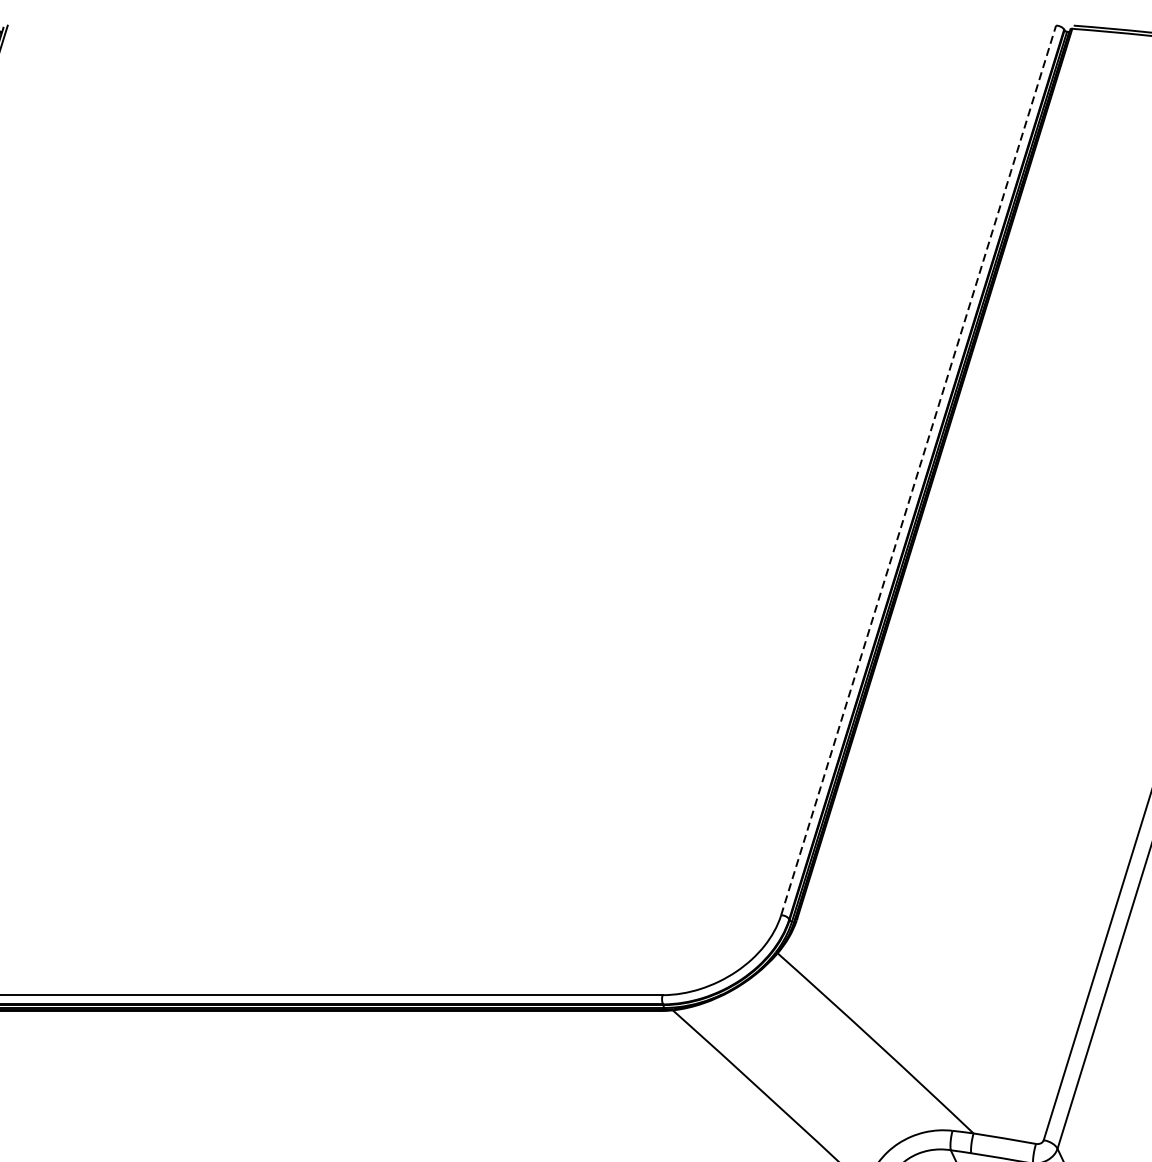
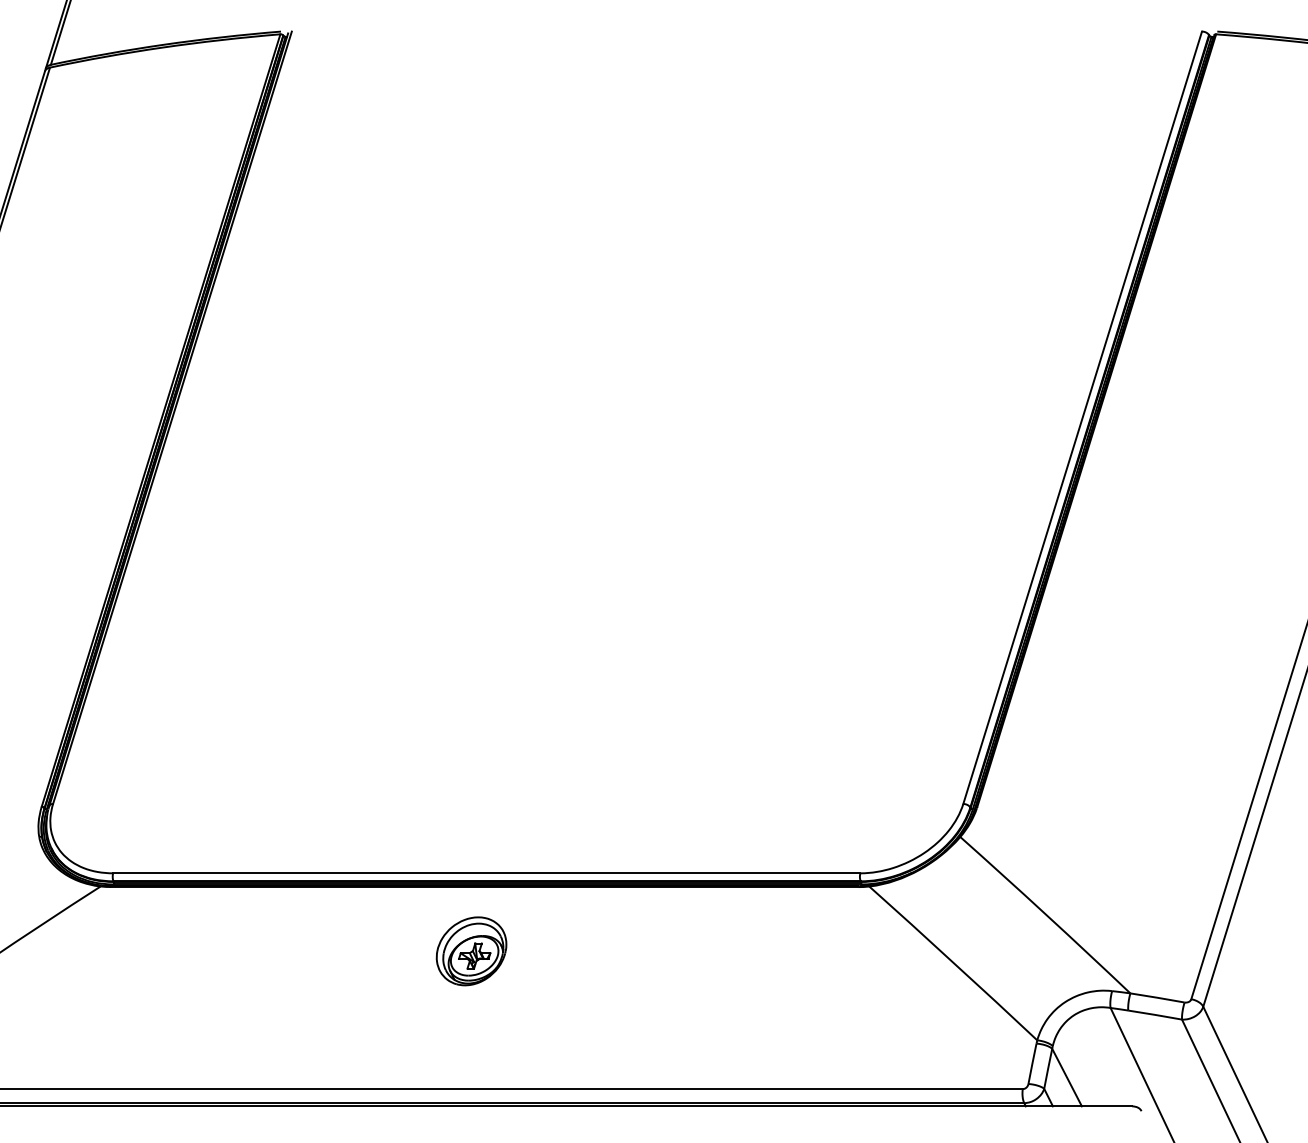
line: (918, 470) -> (1082, 417), dashed -> solid
part: (214, 1085) -> (471, 951), added

